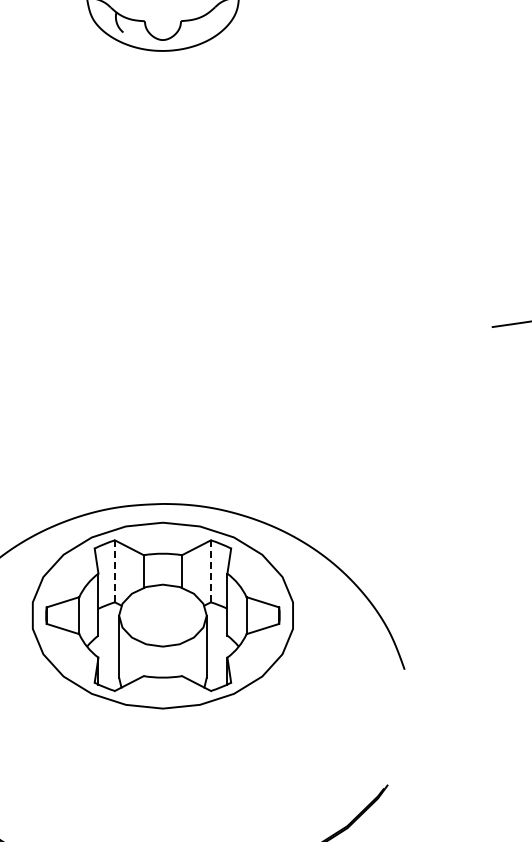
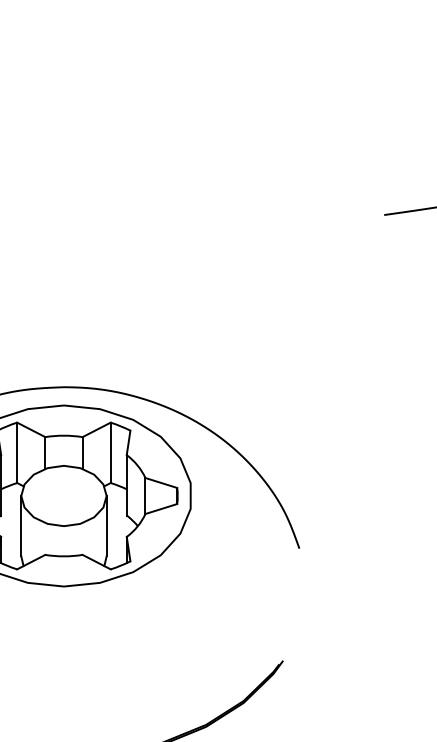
line: (114, 571) -> (16, 453), dashed -> solid
line: (210, 571) -> (110, 453), dashed -> solid

